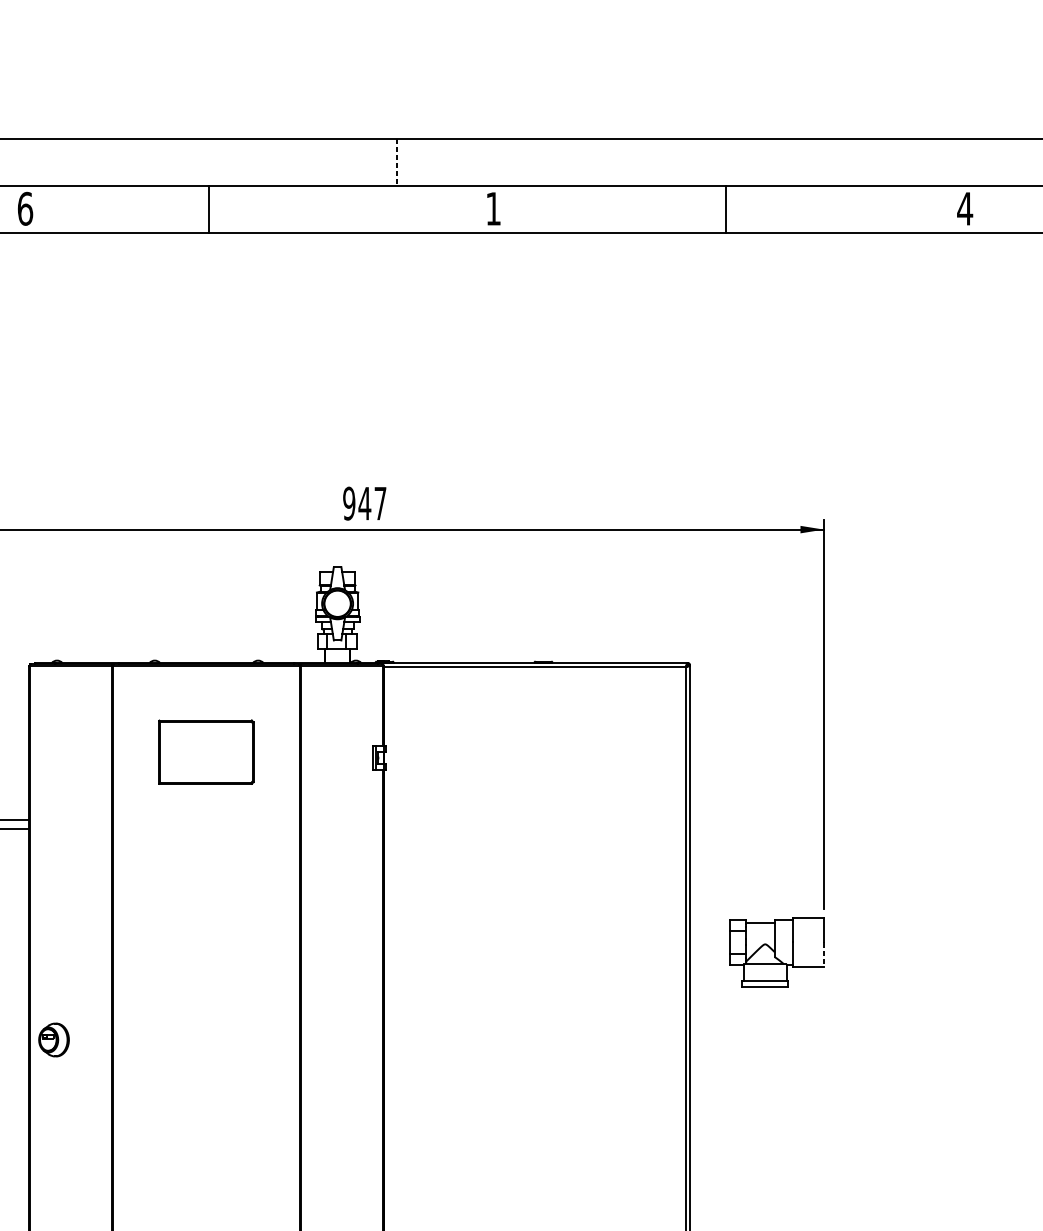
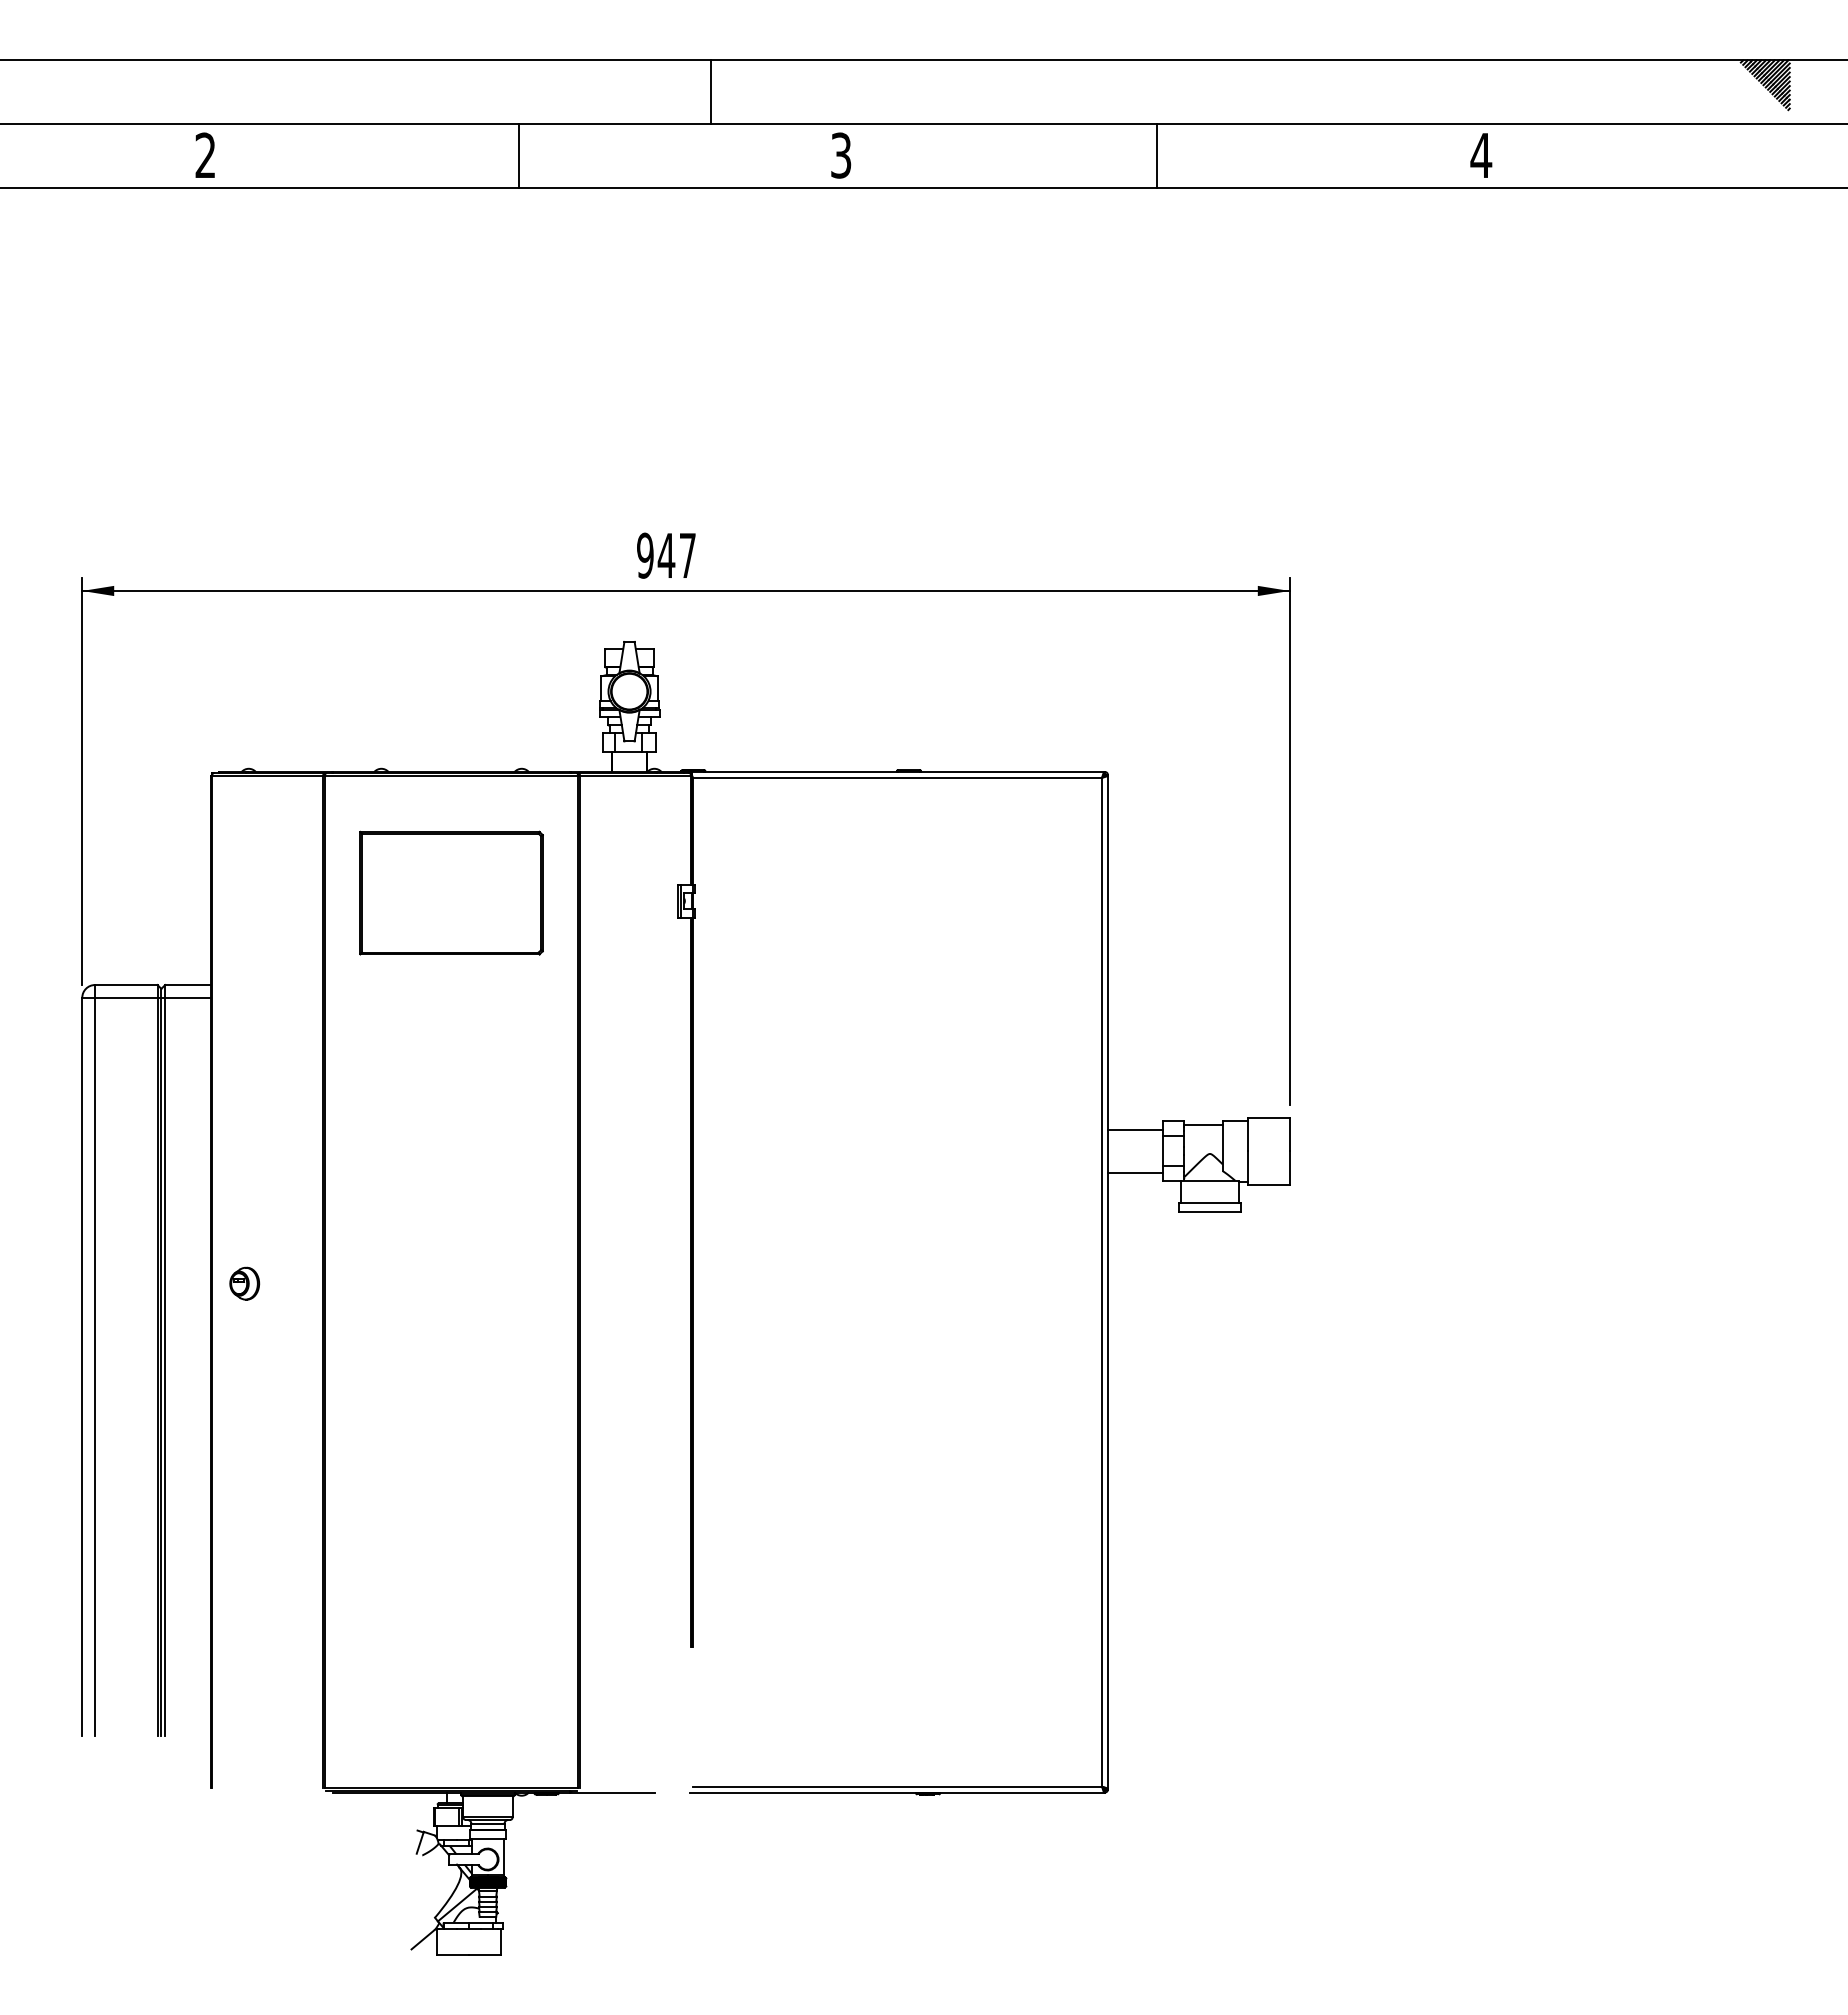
line: (397, 162) -> (710, 92), dashed -> solid
text: (25, 208) -> (205, 155), 6 -> 2
text: (493, 208) -> (841, 155), 1 -> 3
line: (208, 209) -> (519, 156), moved
part: (206, 751) -> (451, 892), size x1.43
line: (709, 926) -> (1134, 1129), added
line: (823, 954) -> (1289, 1167), dashed -> solid
line: (709, 958) -> (1134, 1172), added
part: (53, 1039) -> (244, 1283), size x0.71

